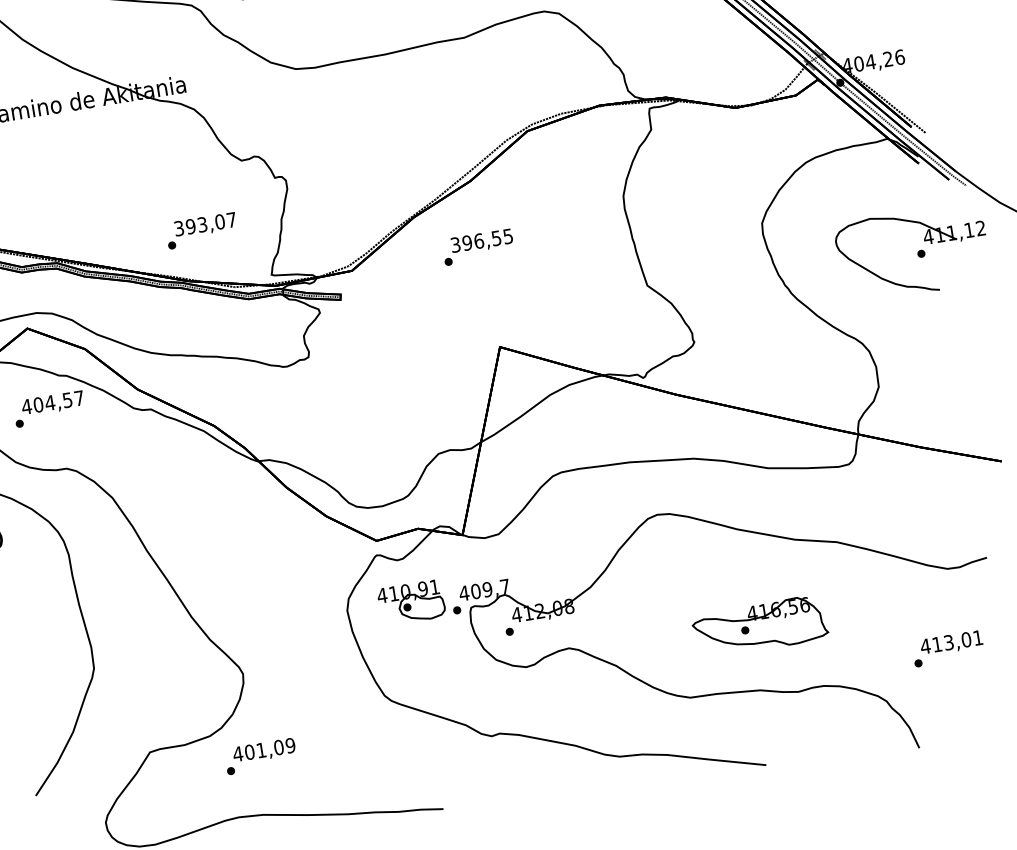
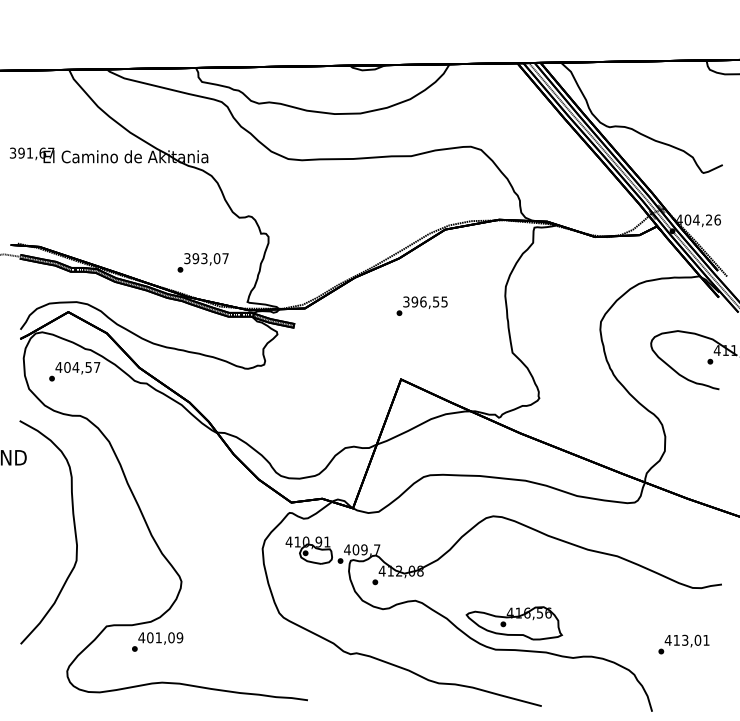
text: (477, 246) -> (421, 305), moved
part: (760, 626) -> (514, 623), moved
text: (260, 755) -> (157, 641), moved

